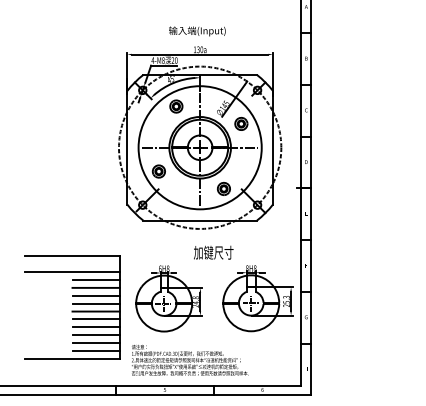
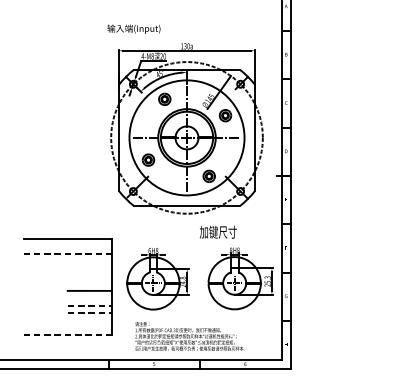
text: (197, 31) -> (134, 29), moved
text: (213, 252) -> (218, 232), moved
line: (73, 272) -> (68, 254), solid -> dashed
line: (95, 280) -> (89, 261), removed
line: (95, 287) -> (89, 268), removed
line: (95, 295) -> (89, 275), removed
line: (95, 303) -> (89, 283), removed
line: (95, 319) -> (89, 298), removed
line: (96, 327) -> (90, 305), solid -> dashed
line: (96, 335) -> (90, 313), solid -> dashed
line: (95, 343) -> (89, 320), removed
line: (95, 350) -> (89, 327), removed
line: (73, 358) -> (68, 334), solid -> dashed
text: (190, 360) -> (190, 336), moved

